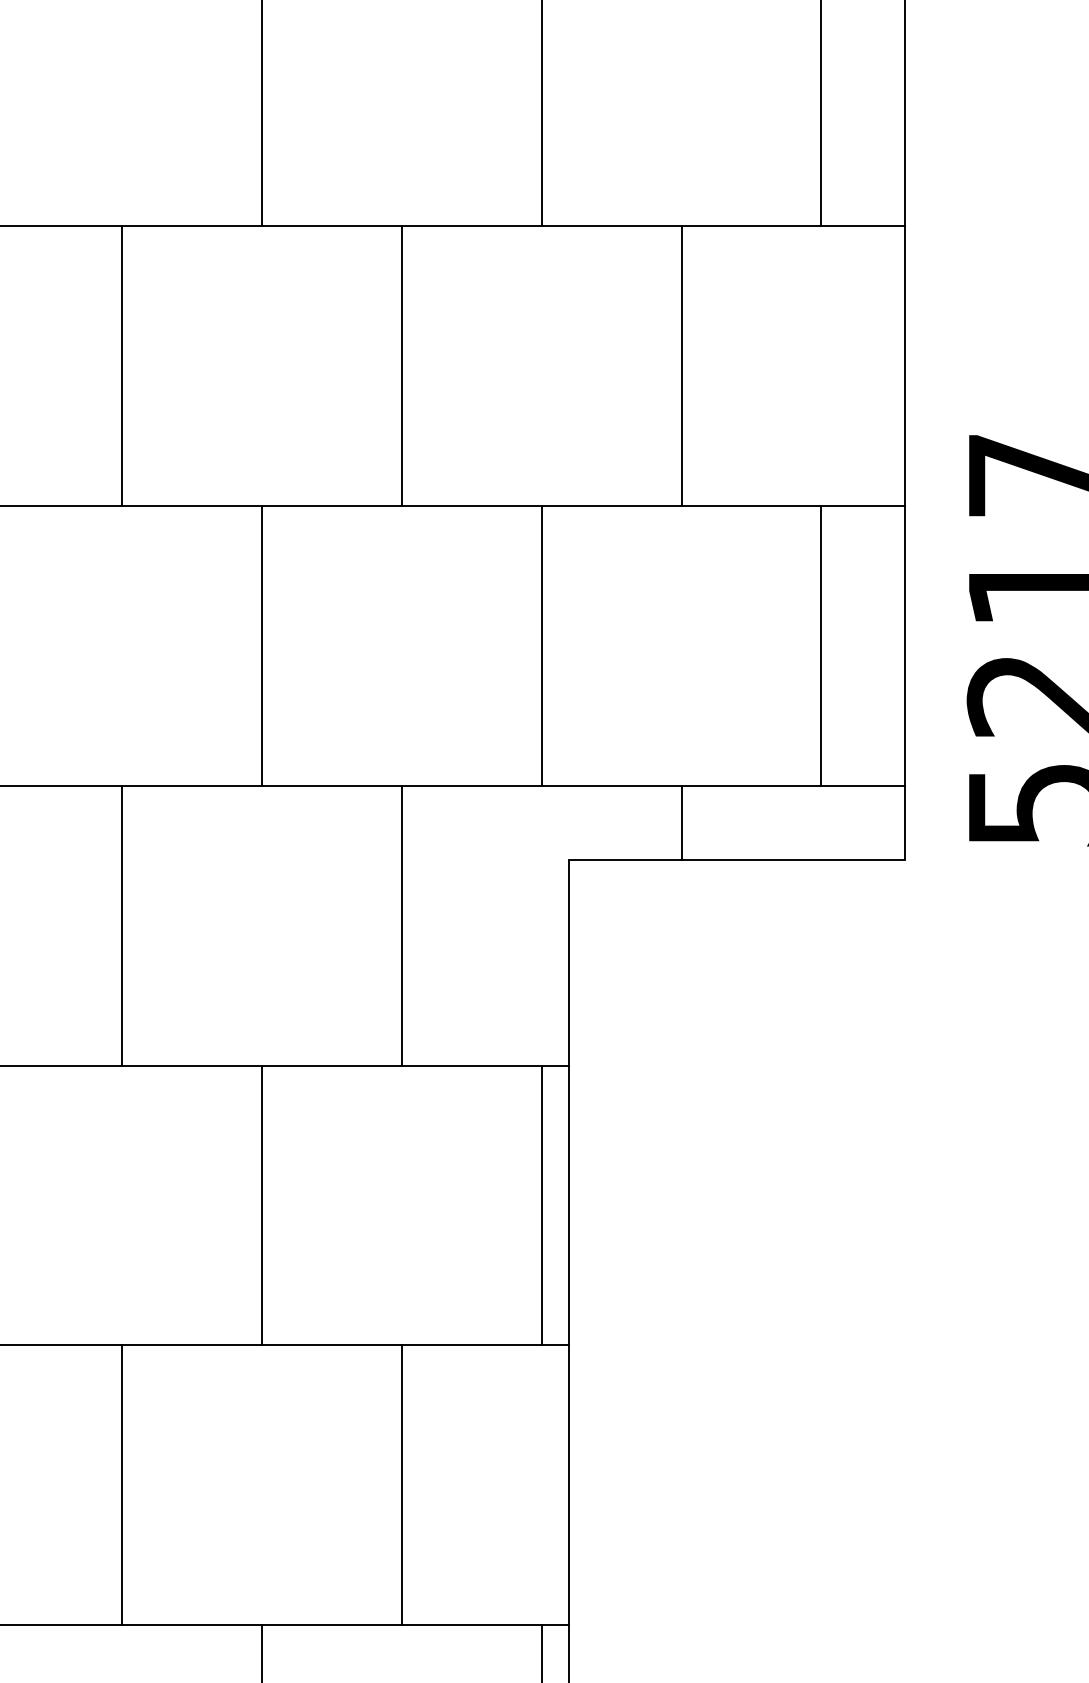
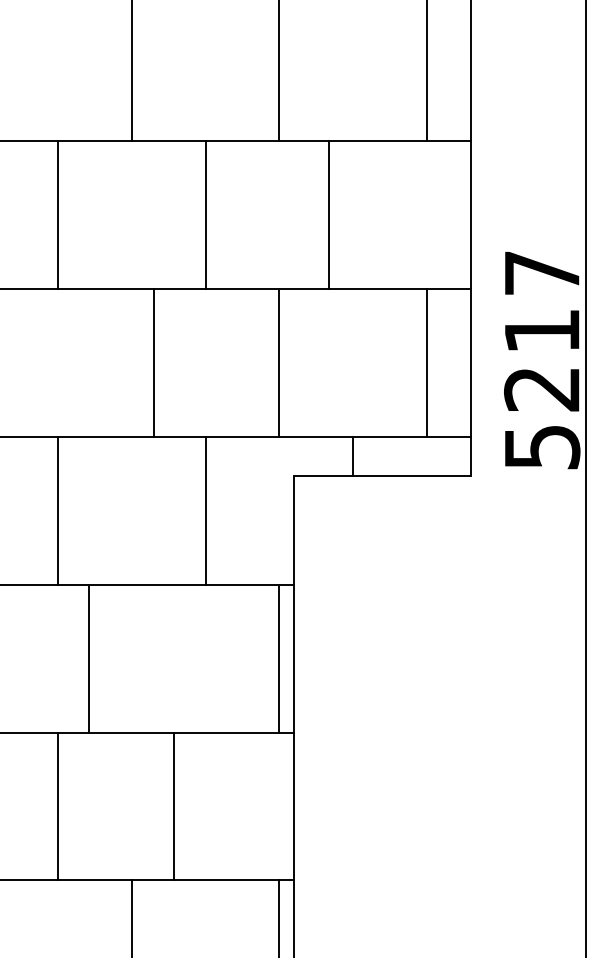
line: (681, 366) -> (329, 215), moved
line: (261, 646) -> (153, 363), moved
line: (261, 1205) -> (88, 658), moved
line: (401, 1485) -> (173, 806), moved

